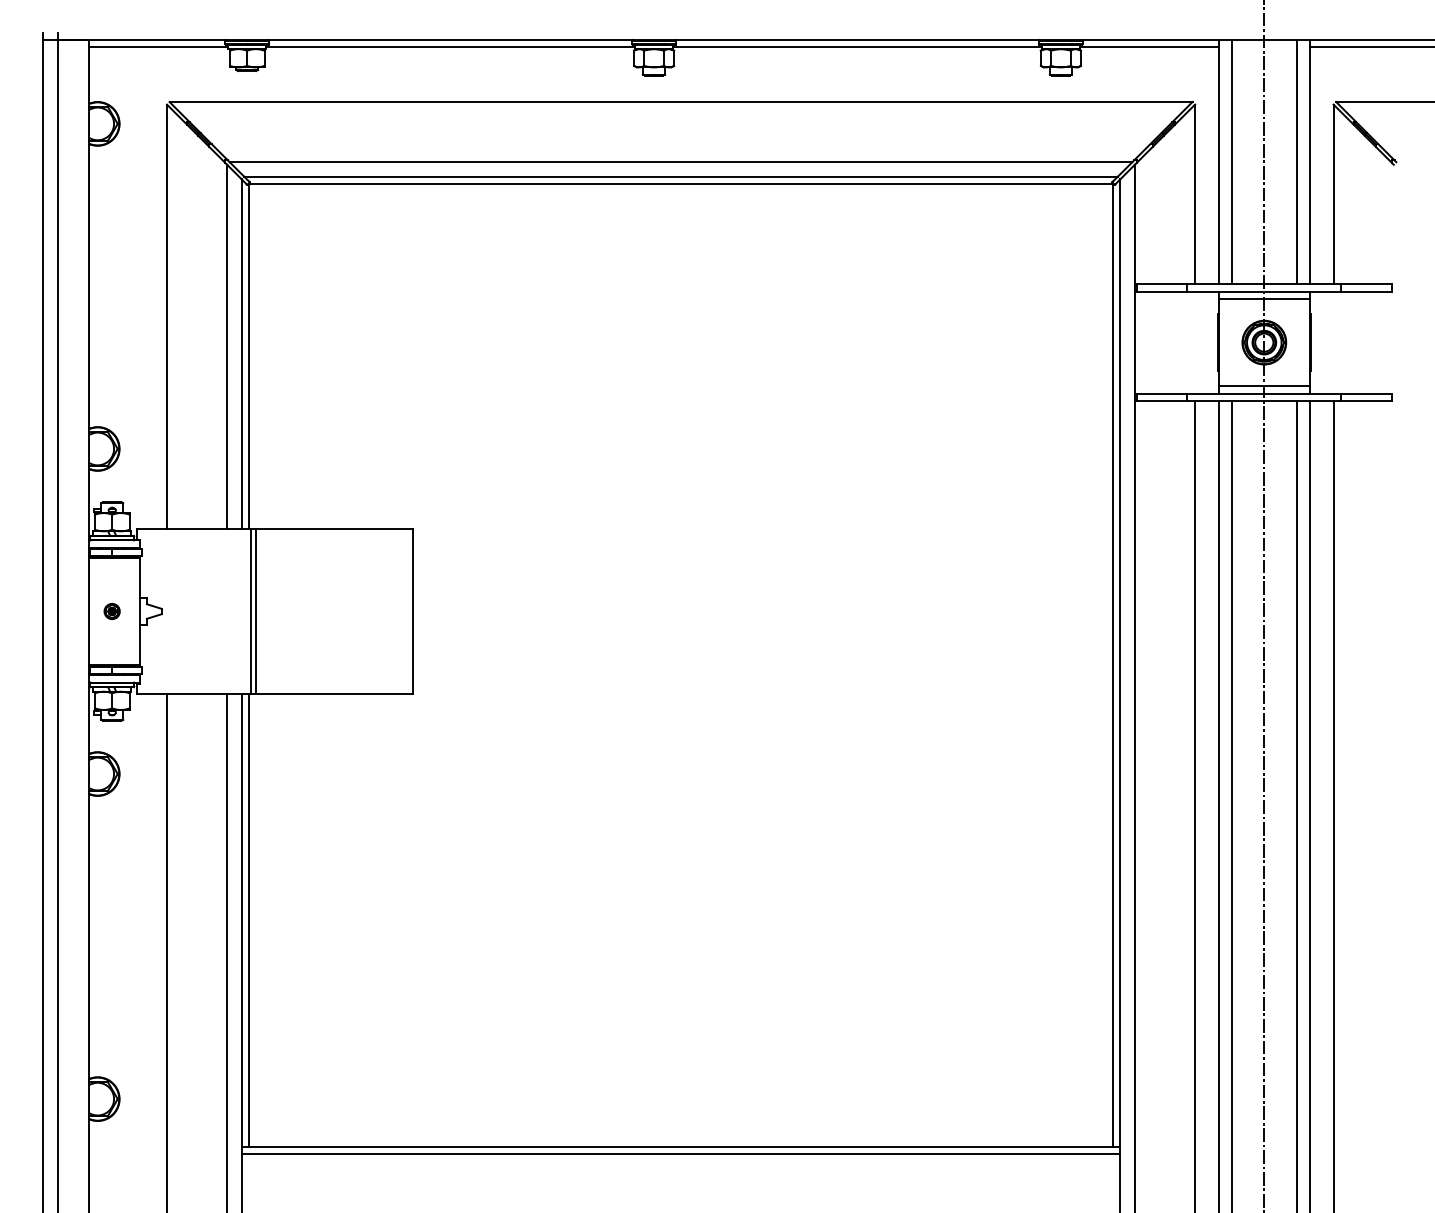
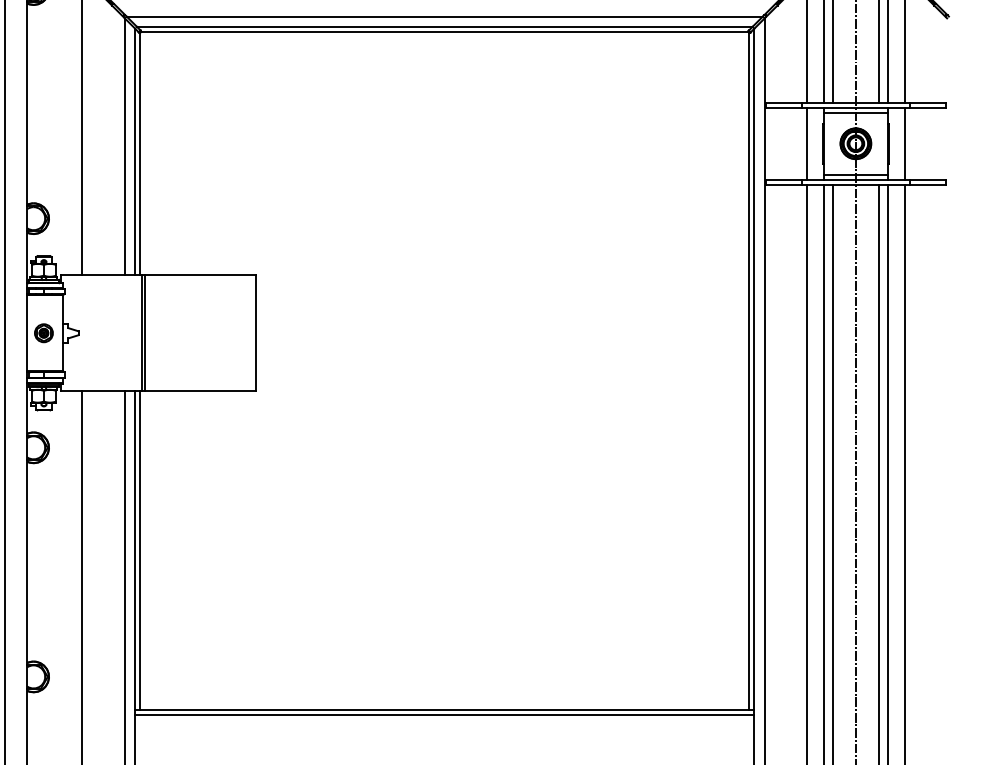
line: (1195, 342) -> (807, 143), added
line: (1333, 342) -> (904, 143), added
part: (111, 611) -> (43, 333), size x1.67

